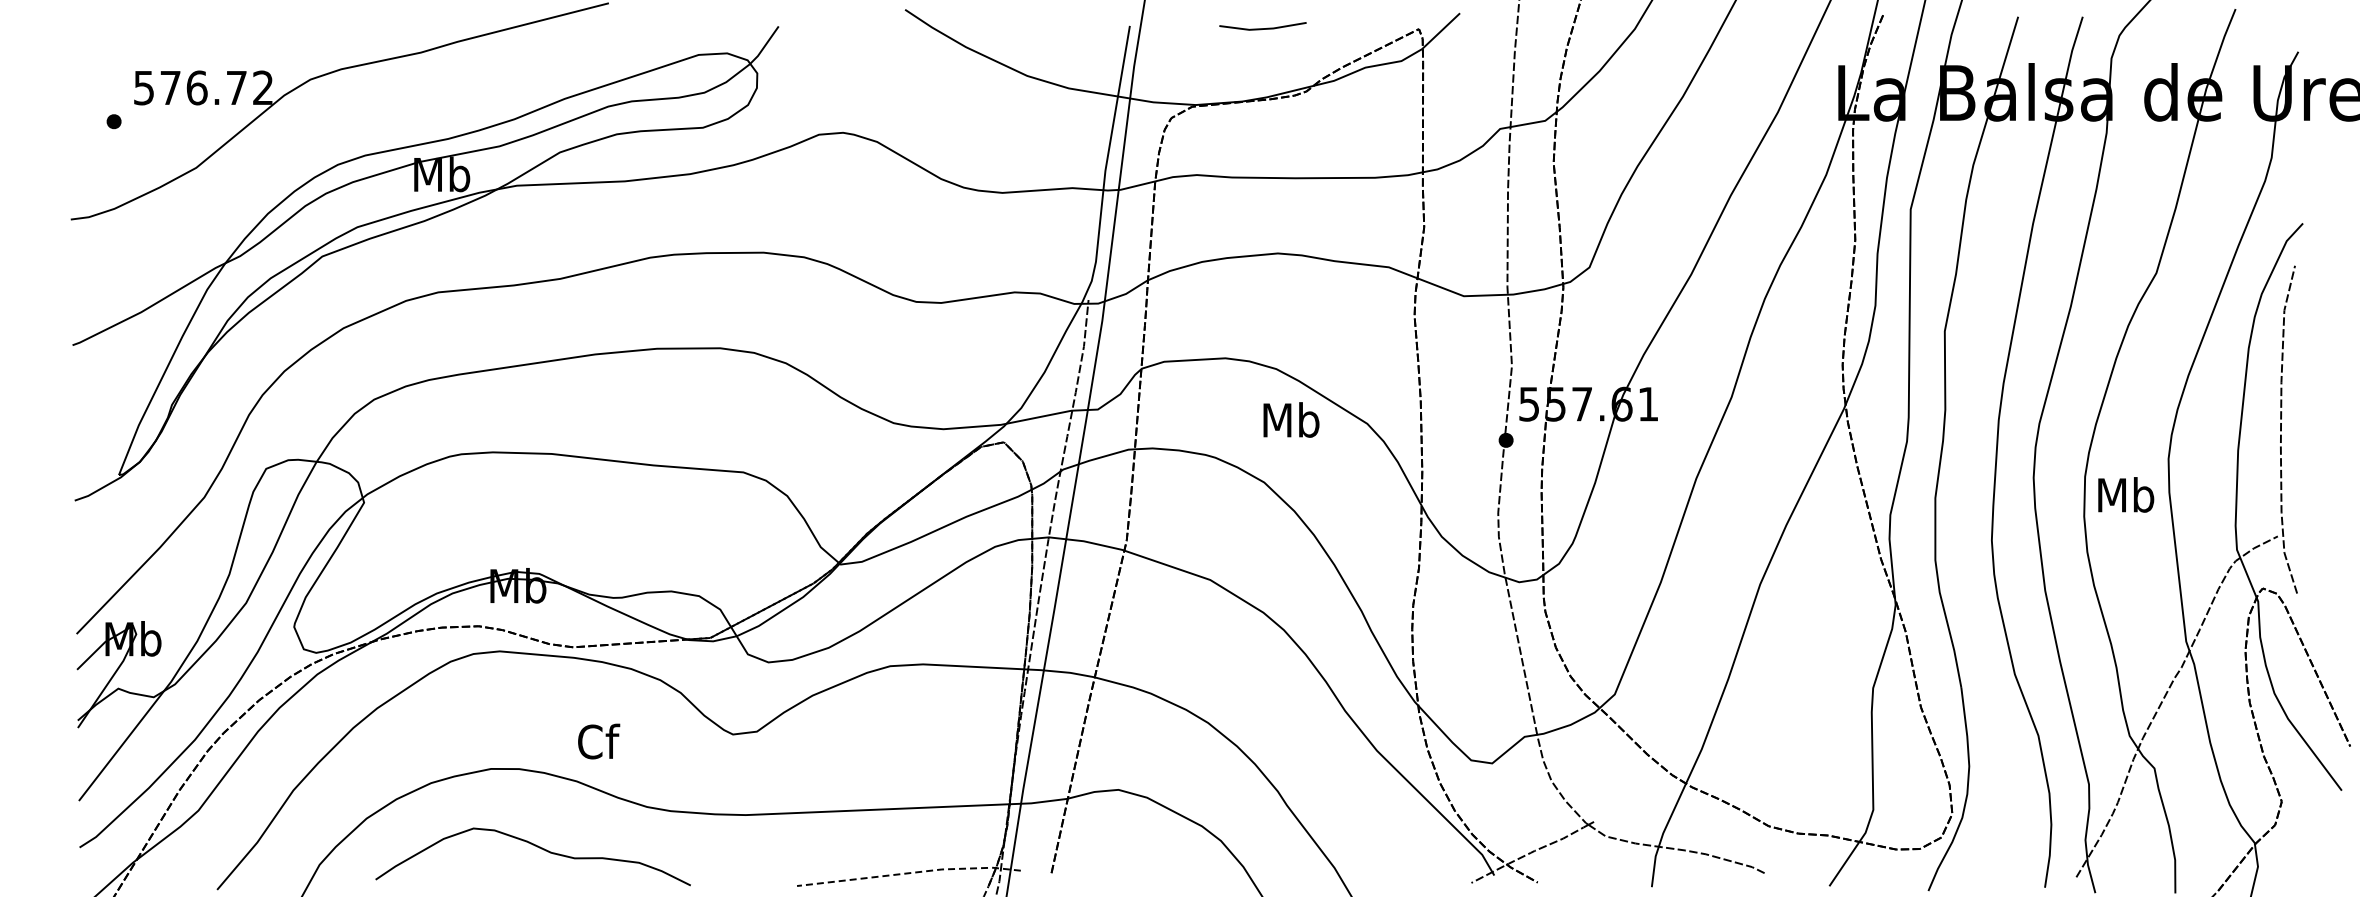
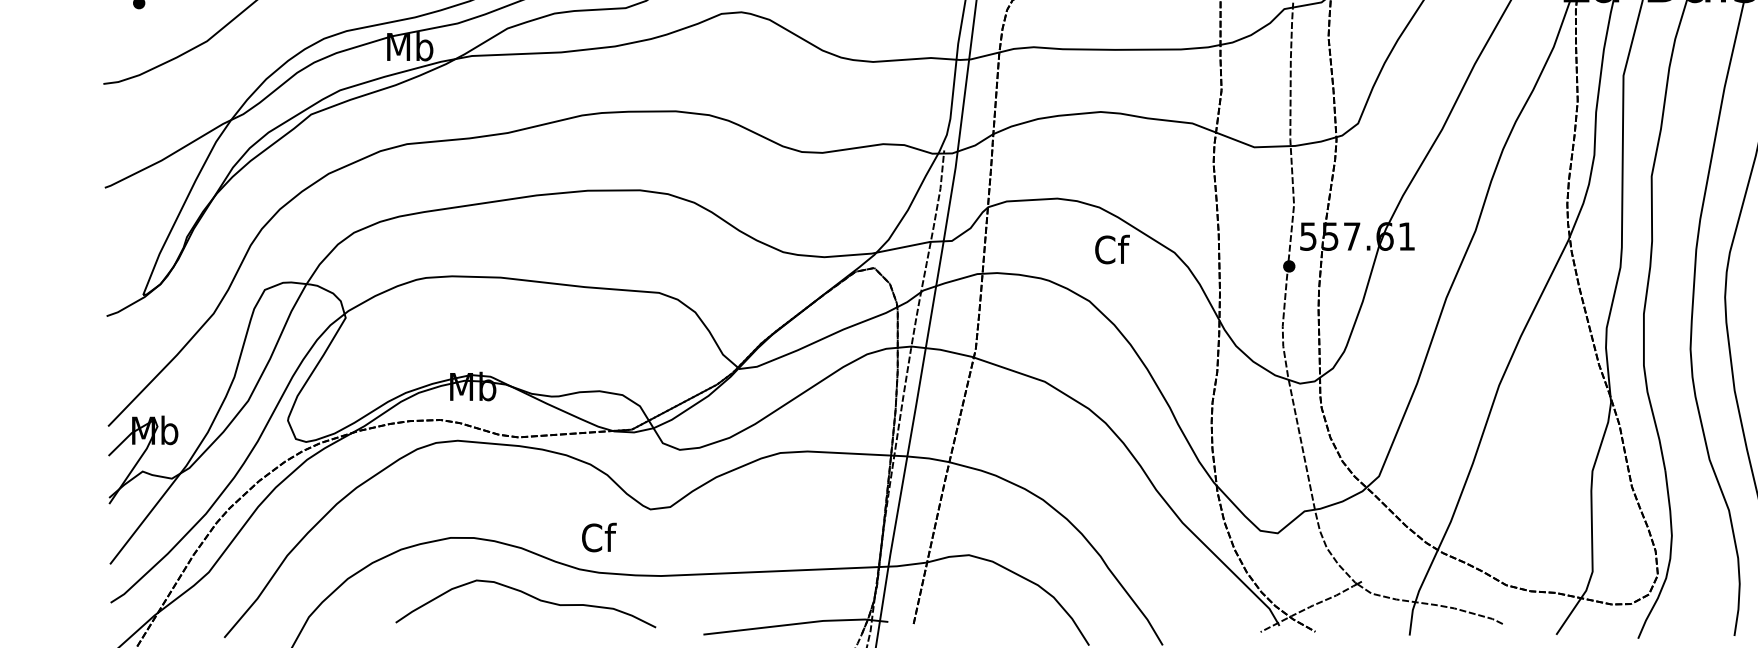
text: (1291, 419) -> (1111, 249), Mb -> Cf
text: (599, 741) -> (599, 537), moved
curve: (537, 847) -> (529, 596), moved
line: (910, 873) -> (797, 624), dashed -> solid

